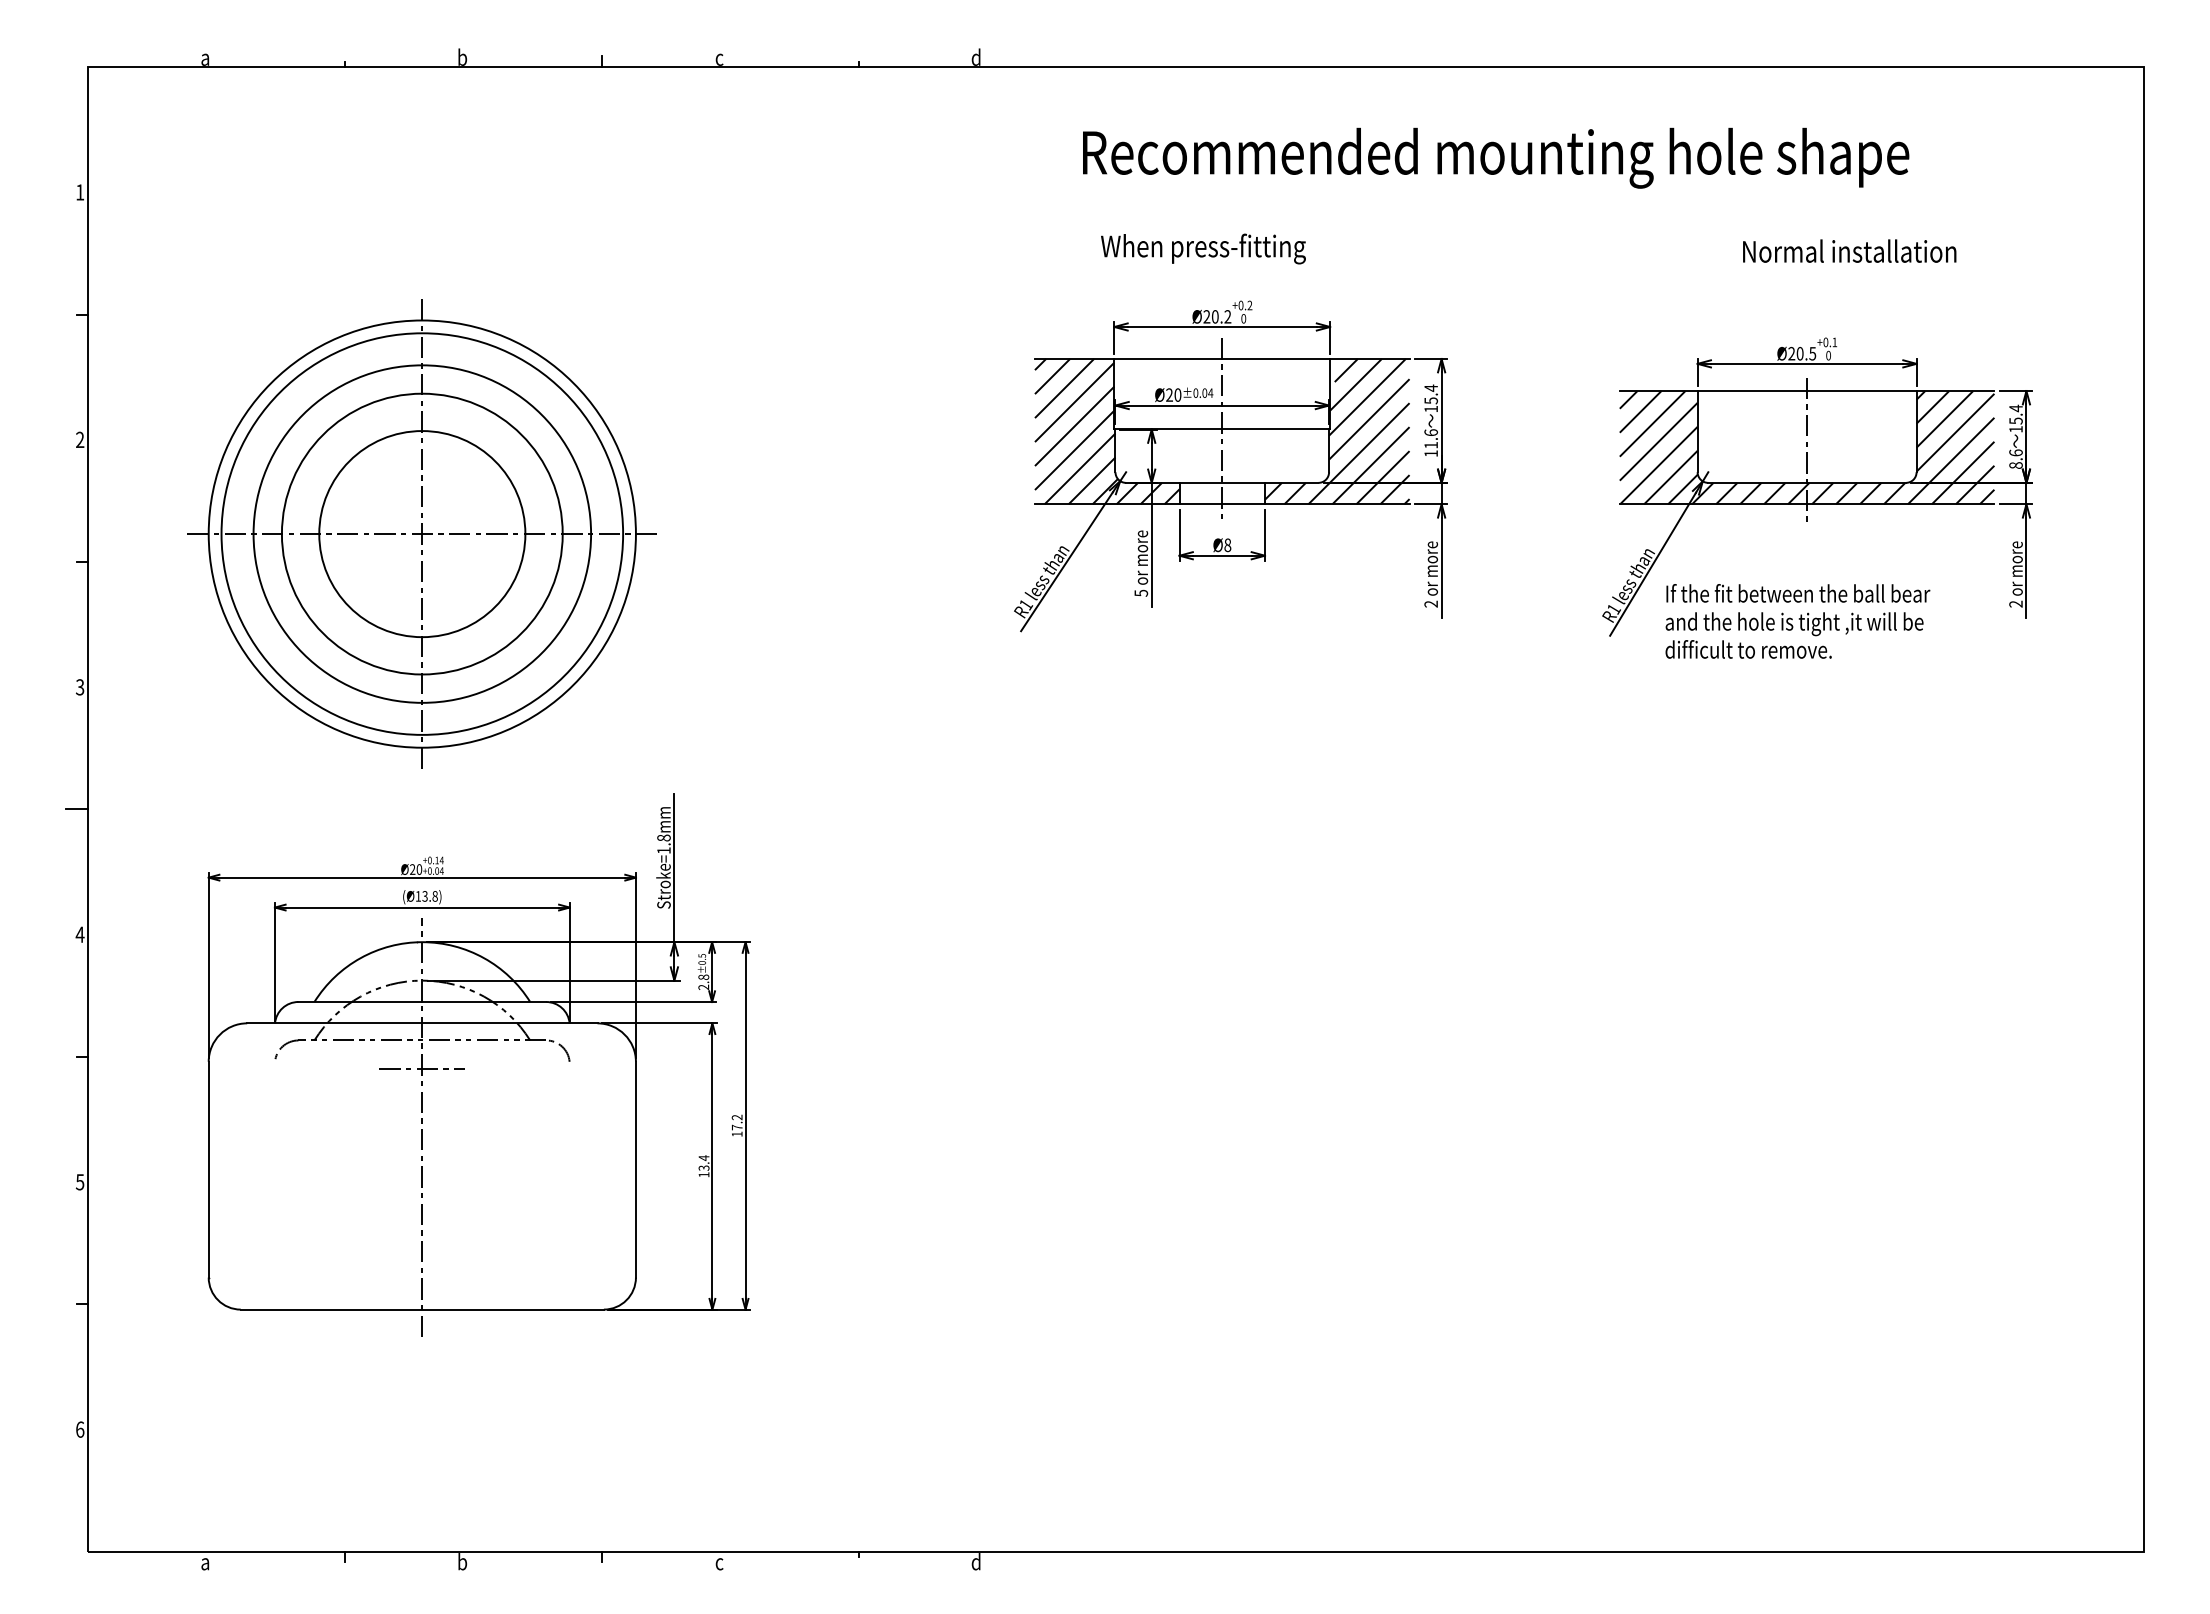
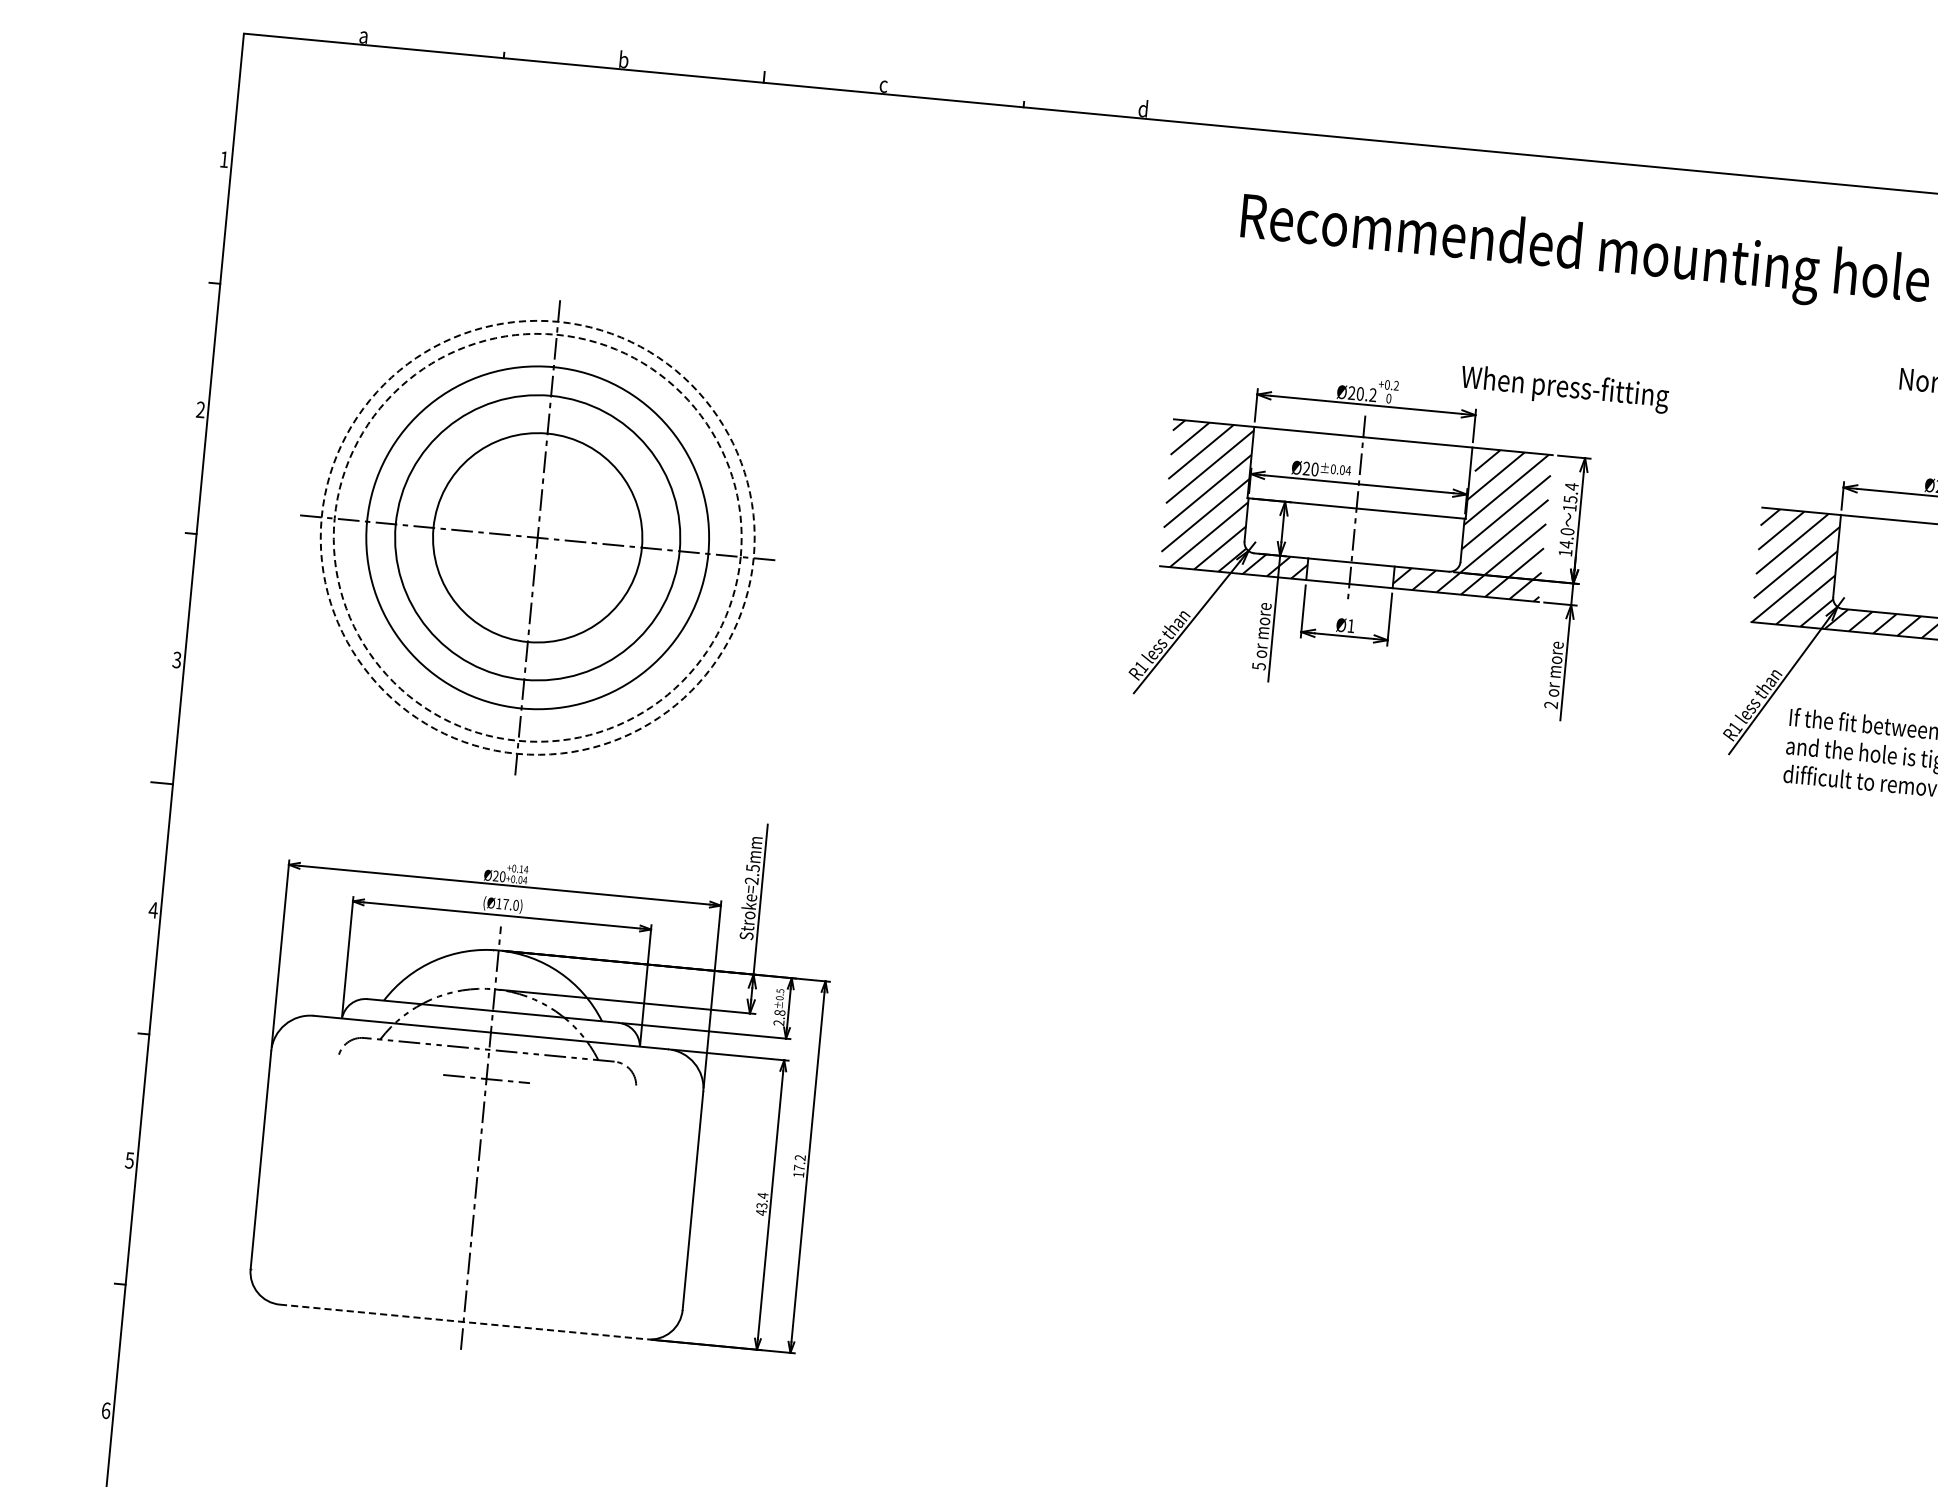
text: (1203, 248) -> (1565, 388), moved
text: (1430, 439) -> (1566, 538), 11.6 -> 14.0
circle: (421, 533) -> (536, 537), solid -> dashed
circle: (422, 533) -> (537, 537), solid -> dashed
text: (1227, 545) -> (1350, 626), Ø8 -> Ø1
text: (663, 844) -> (751, 874), Stroke=1.8mm -> Stroke=2.5mm
text: (429, 896) -> (510, 904), (Ø13.8) -> (Ø17.0)
text: (703, 1174) -> (760, 1212), 13.4 -> 43.4
line: (422, 1309) -> (463, 1321), solid -> dashed

